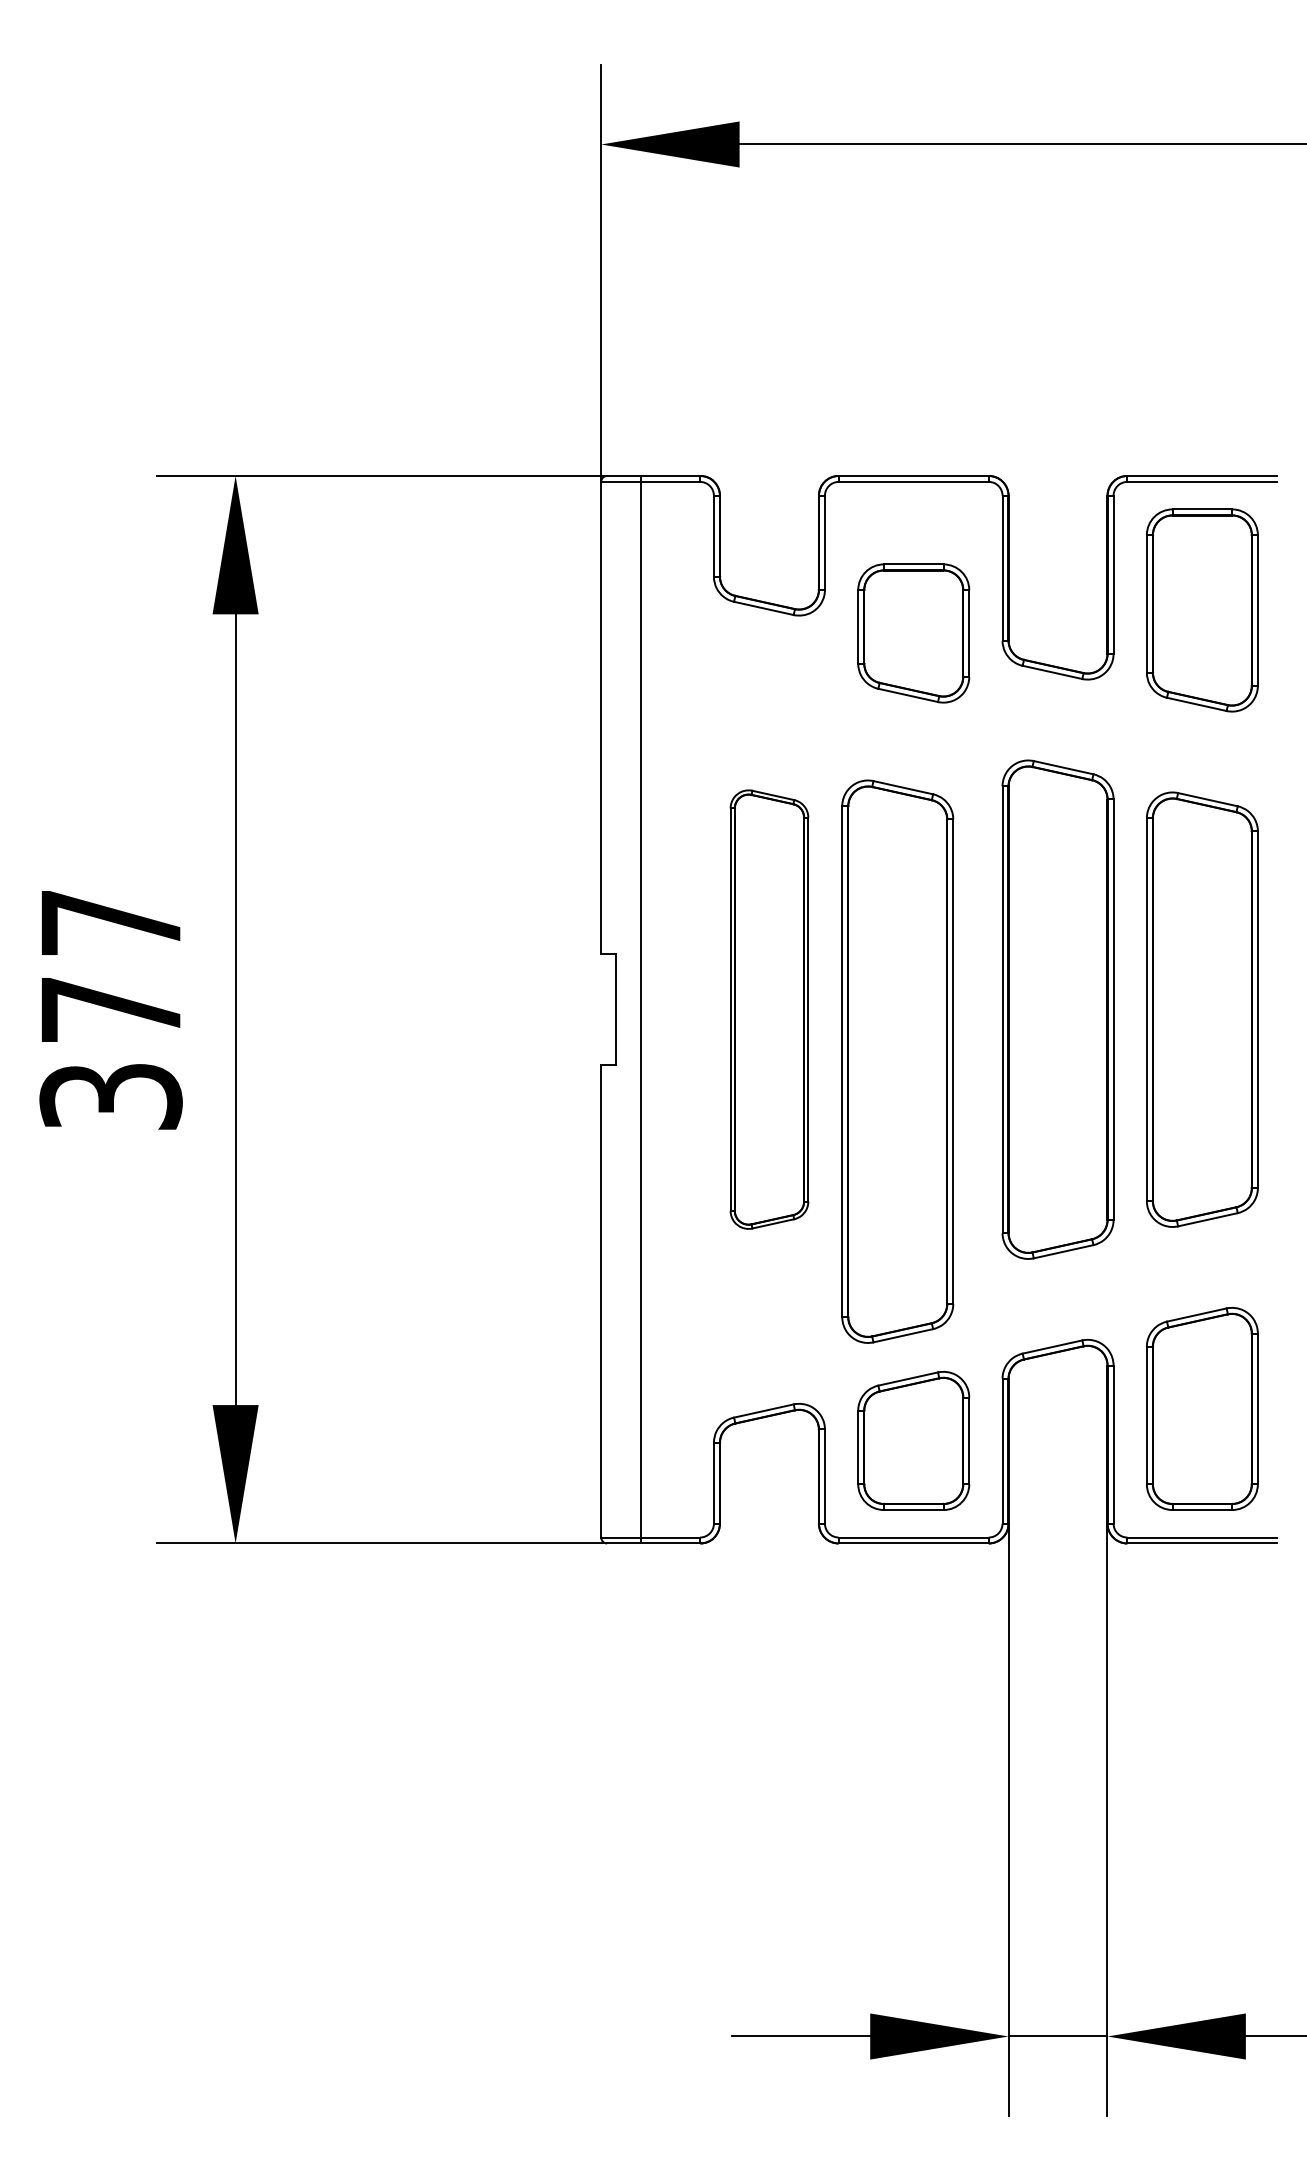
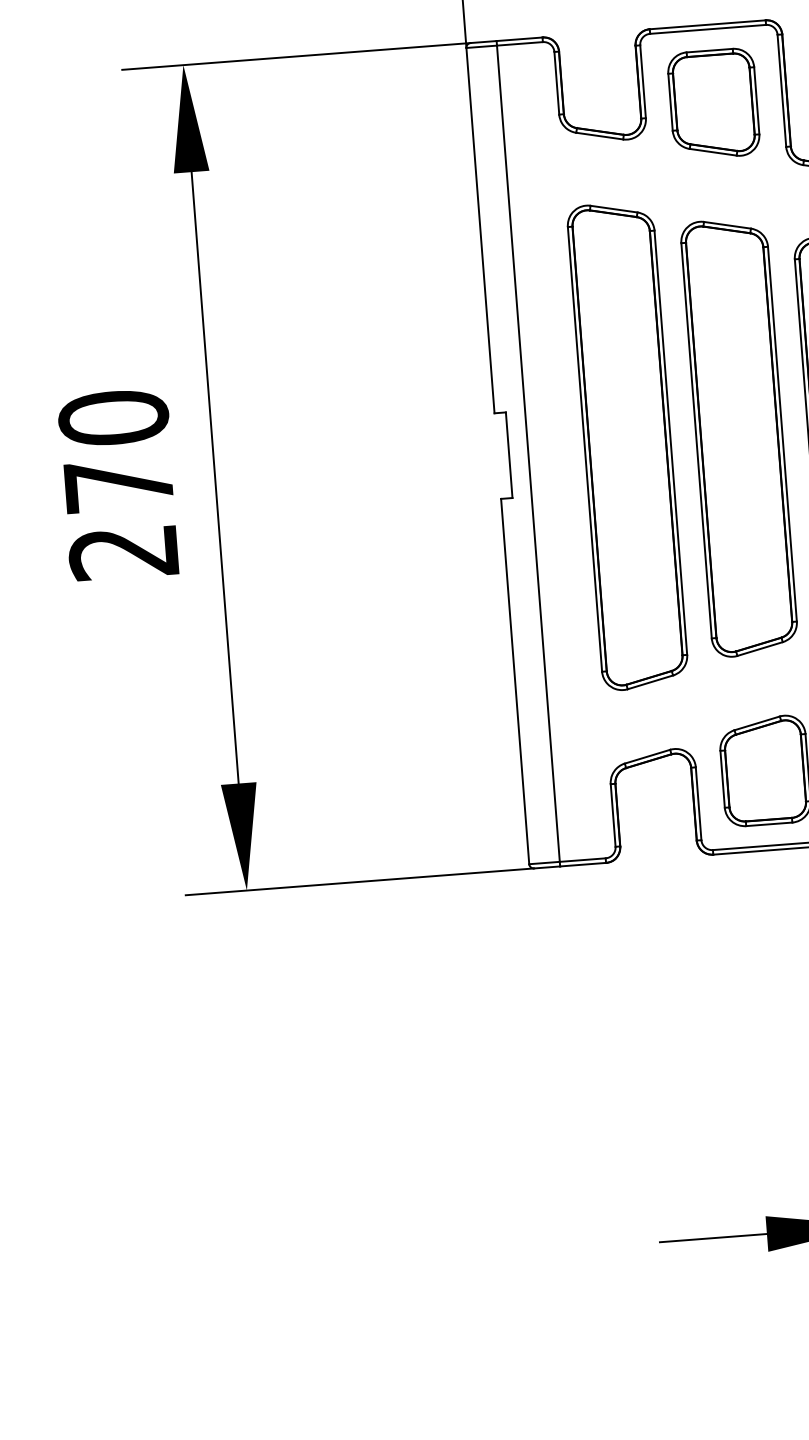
part: (913, 633) -> (713, 104), moved
text: (110, 1008) -> (118, 484), 377 -> 270
part: (769, 1009) -> (627, 445), size x1.43
part: (897, 1061) -> (739, 437), moved

